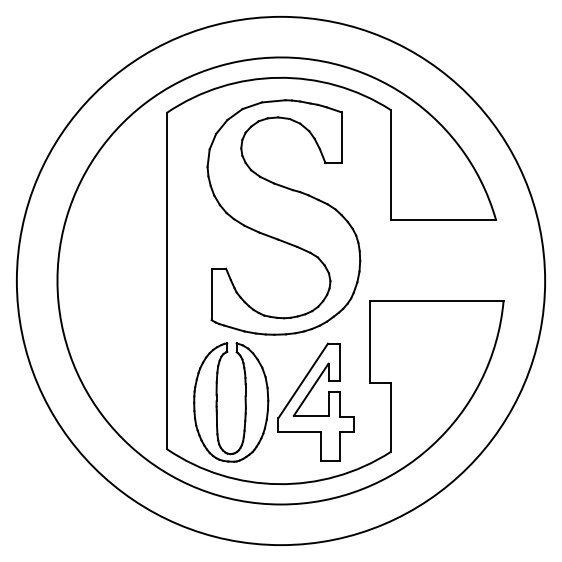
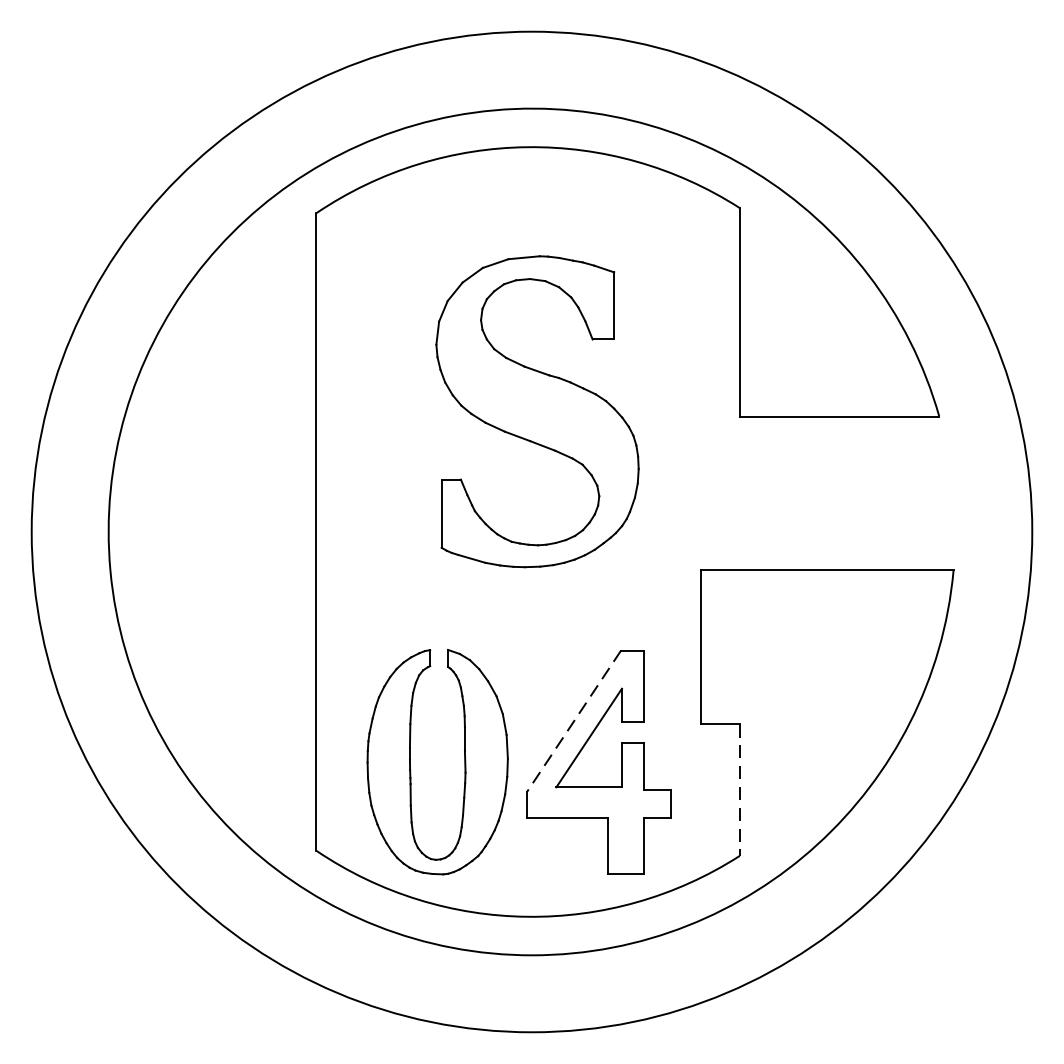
part: (283, 217) -> (536, 411), size x0.7
line: (303, 381) -> (574, 722), solid -> dashed
line: (390, 417) -> (739, 790), solid -> dashed

